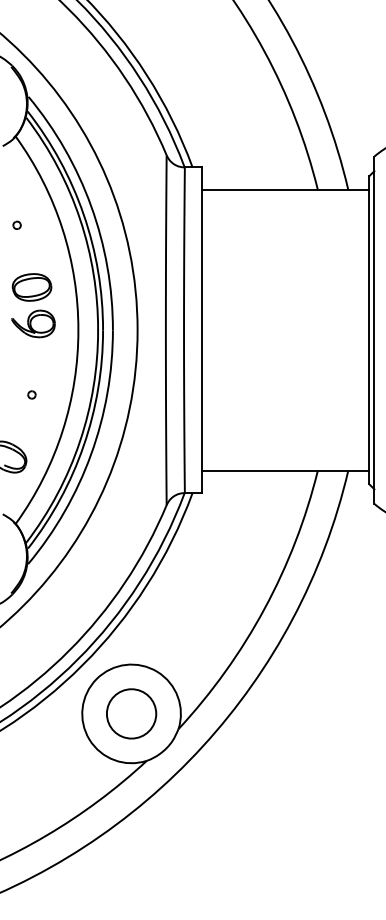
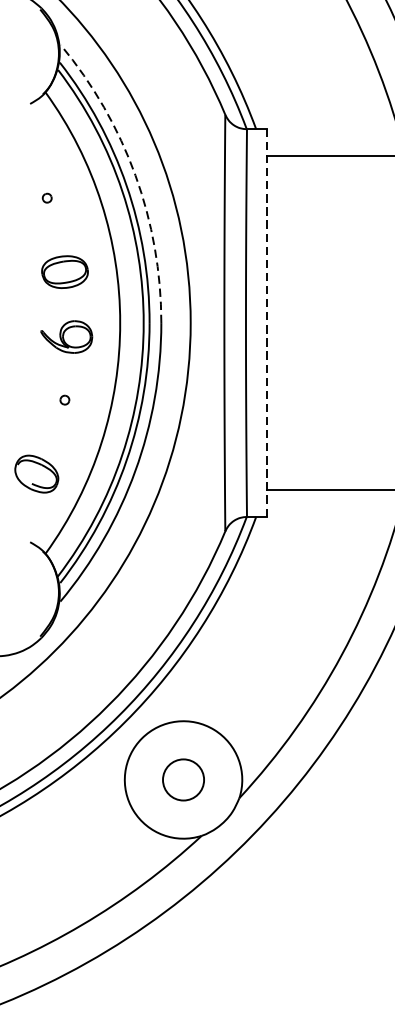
arc: (91, 206) -> (135, 175), solid -> dashed
part: (33, 323) -> (66, 336), moved
line: (201, 330) -> (266, 323), solid -> dashed
circle: (131, 713) -> (183, 779), size x0.7

